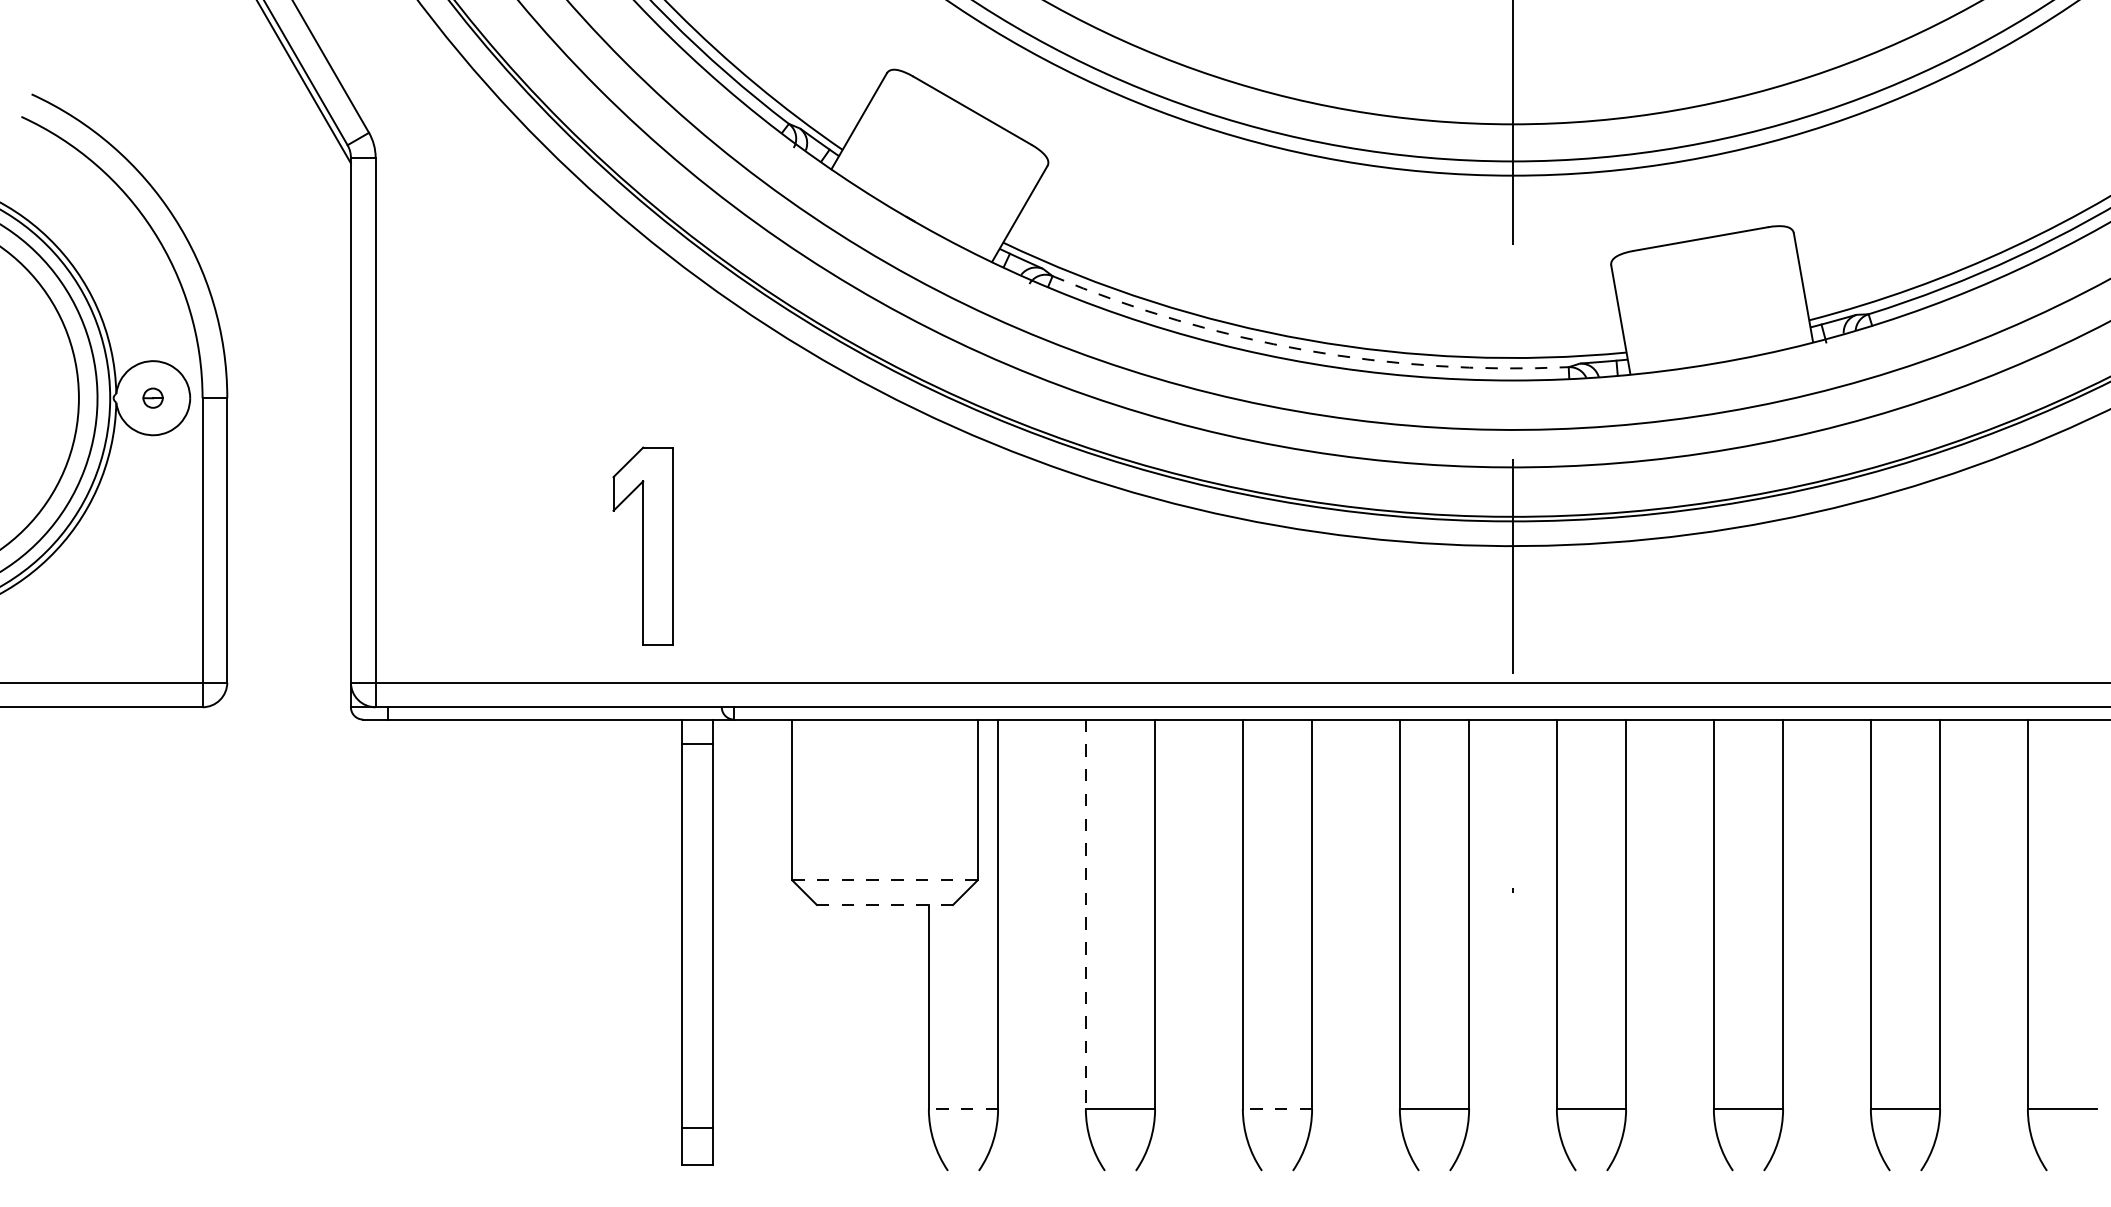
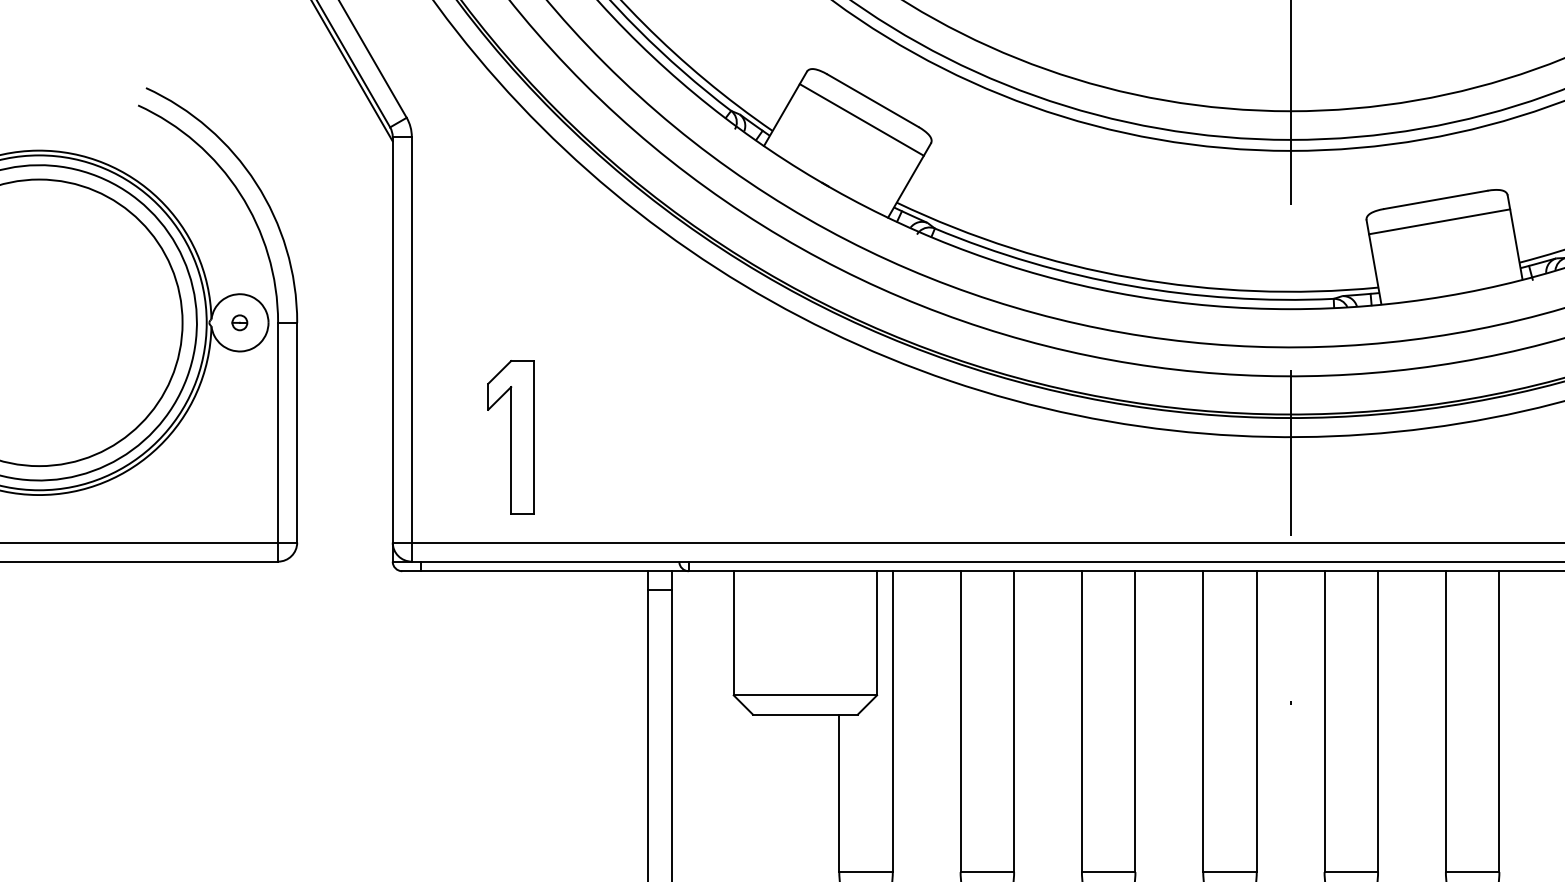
line: (957, 135) -> (861, 119), added
line: (1705, 267) -> (1439, 221), added
arc: (1305, 350) -> (1130, 285), dashed -> solid
part: (642, 545) -> (510, 436), moved
line: (884, 880) -> (805, 695), dashed -> solid
line: (884, 905) -> (805, 714), dashed -> solid
line: (1085, 914) -> (960, 721), dashed -> solid
line: (963, 1109) -> (866, 872), dashed -> solid
line: (1277, 1109) -> (1108, 872), dashed -> solid

